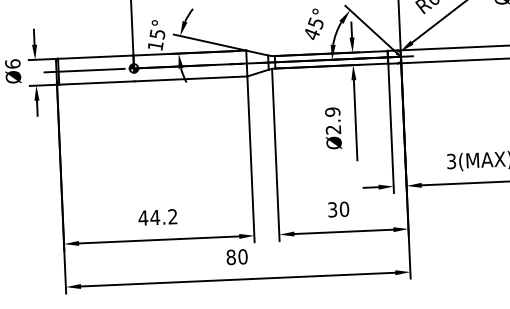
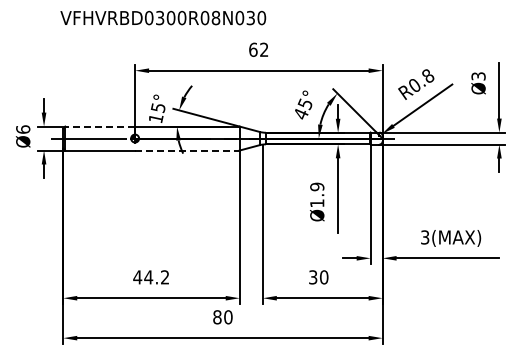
line: (96, 57) -> (100, 126), solid -> dashed
line: (191, 78) -> (187, 150), solid -> dashed
text: (333, 129) -> (317, 203), Ø2.9 -> Ø1.9

